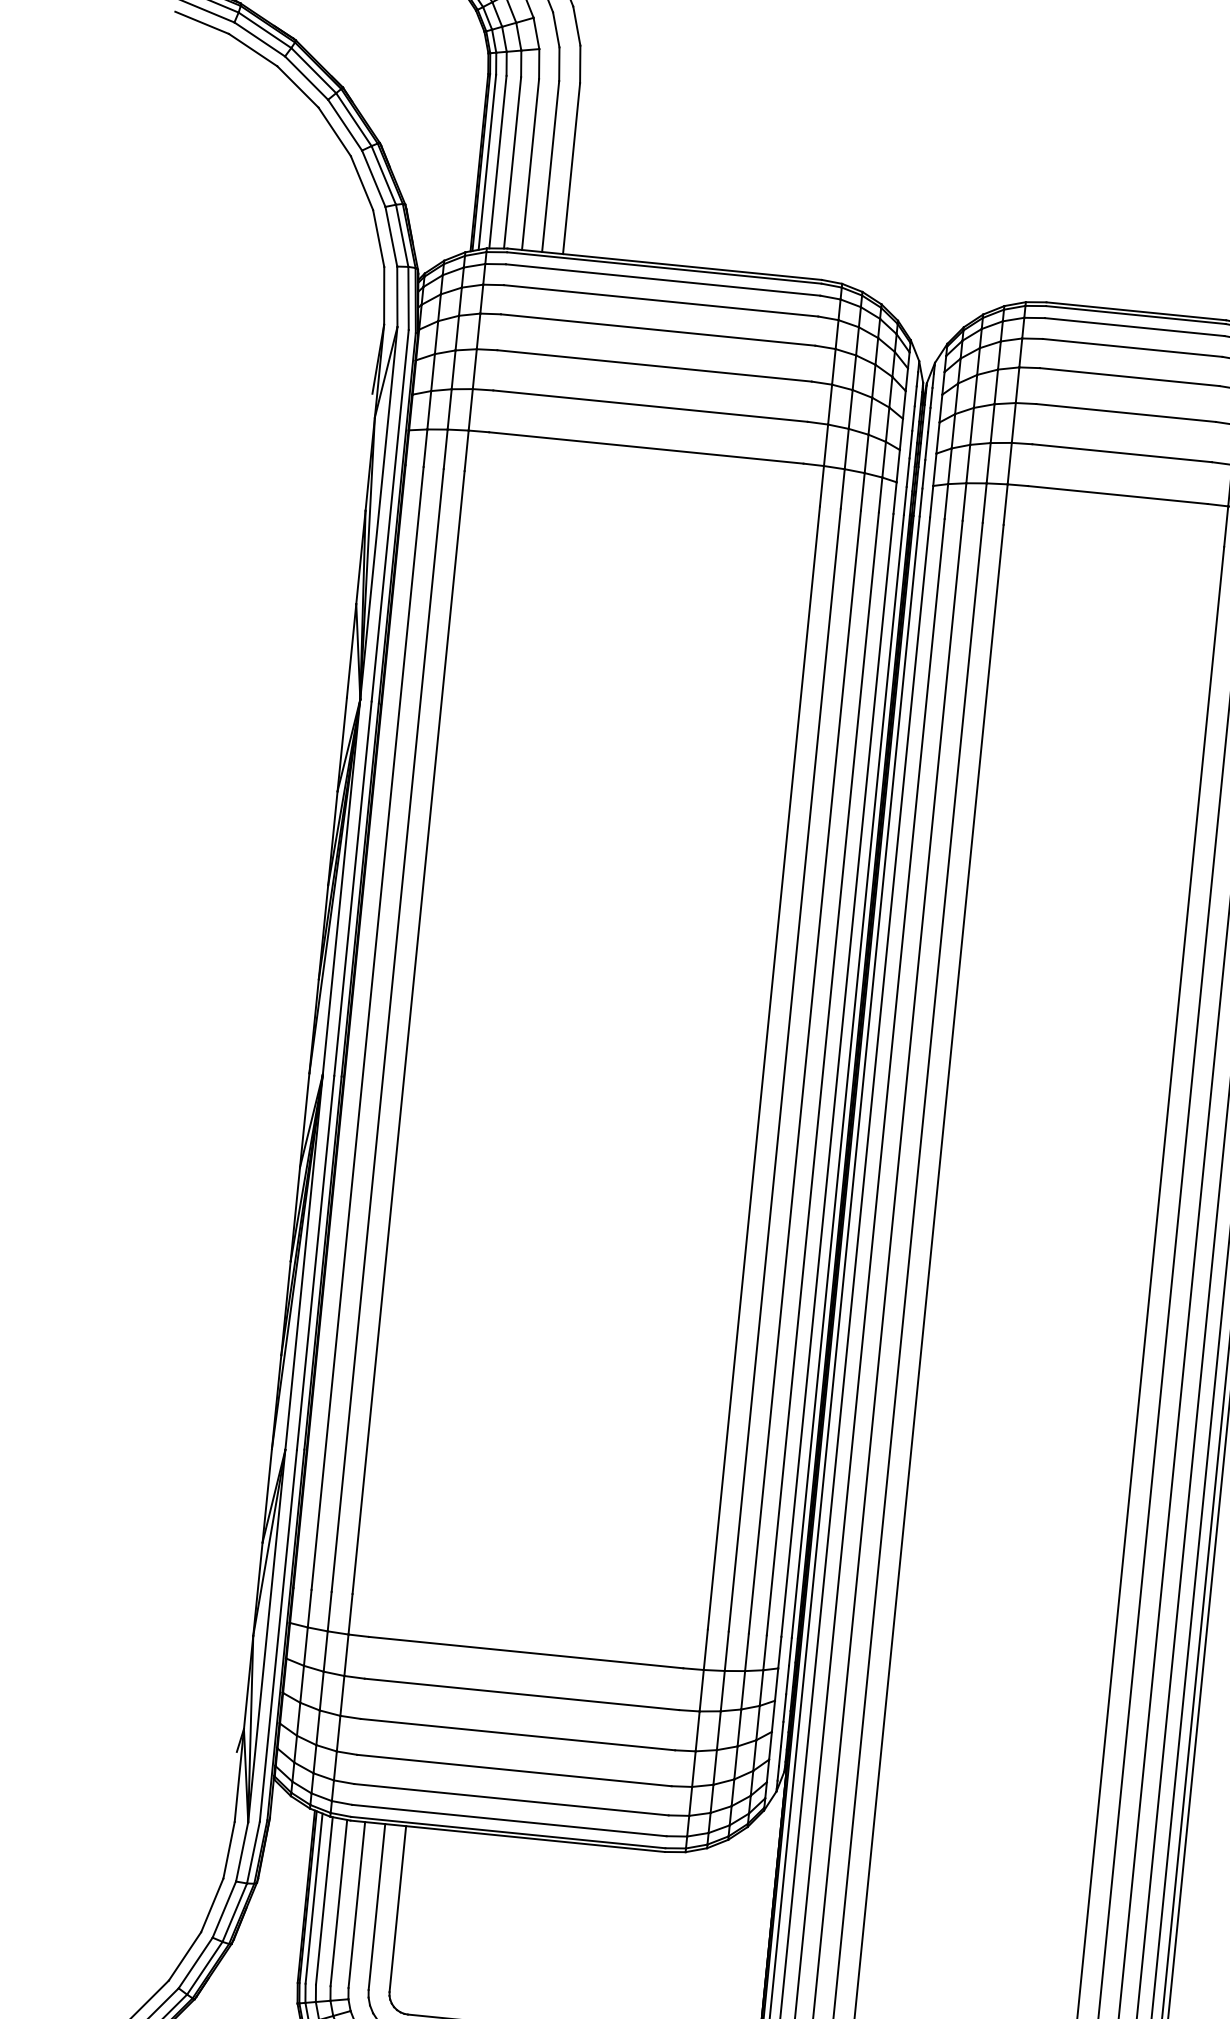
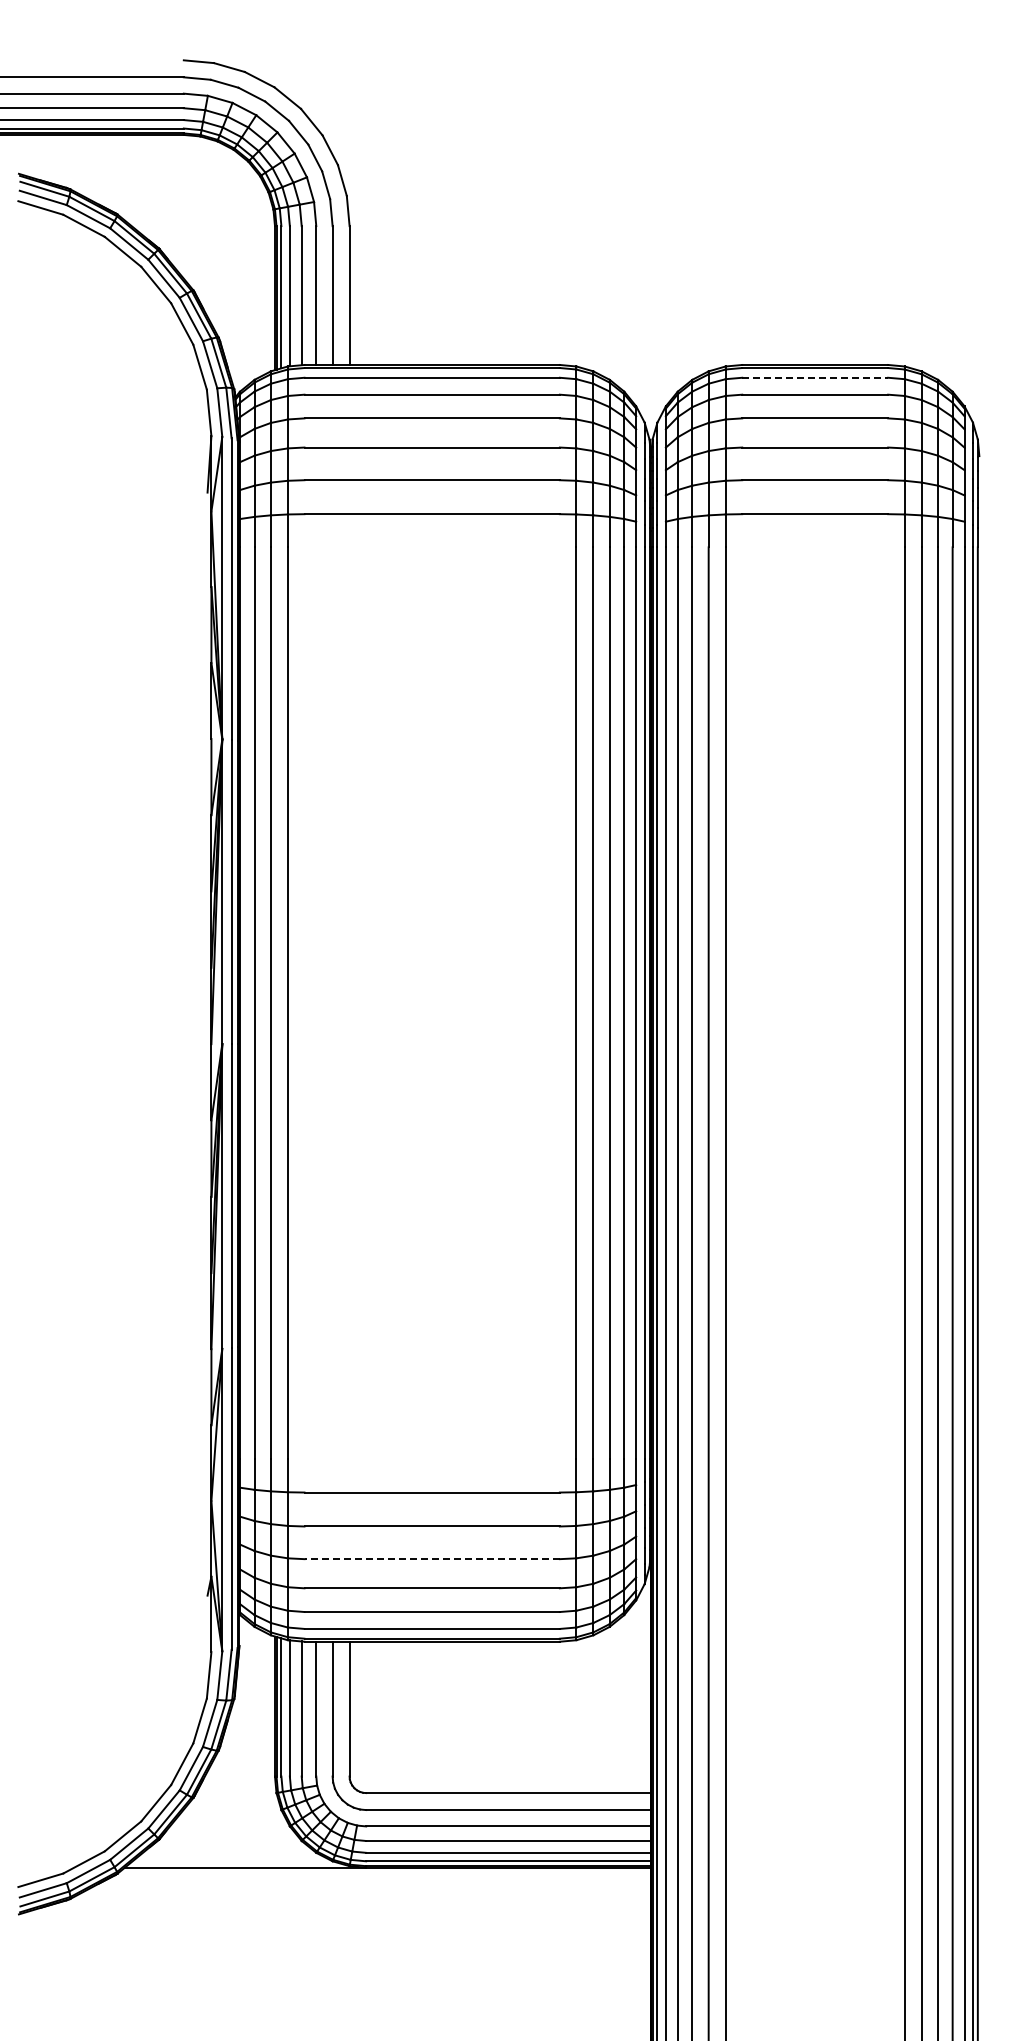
line: (1135, 326) -> (815, 377), solid -> dashed
line: (518, 1735) -> (432, 1559), solid -> dashed

